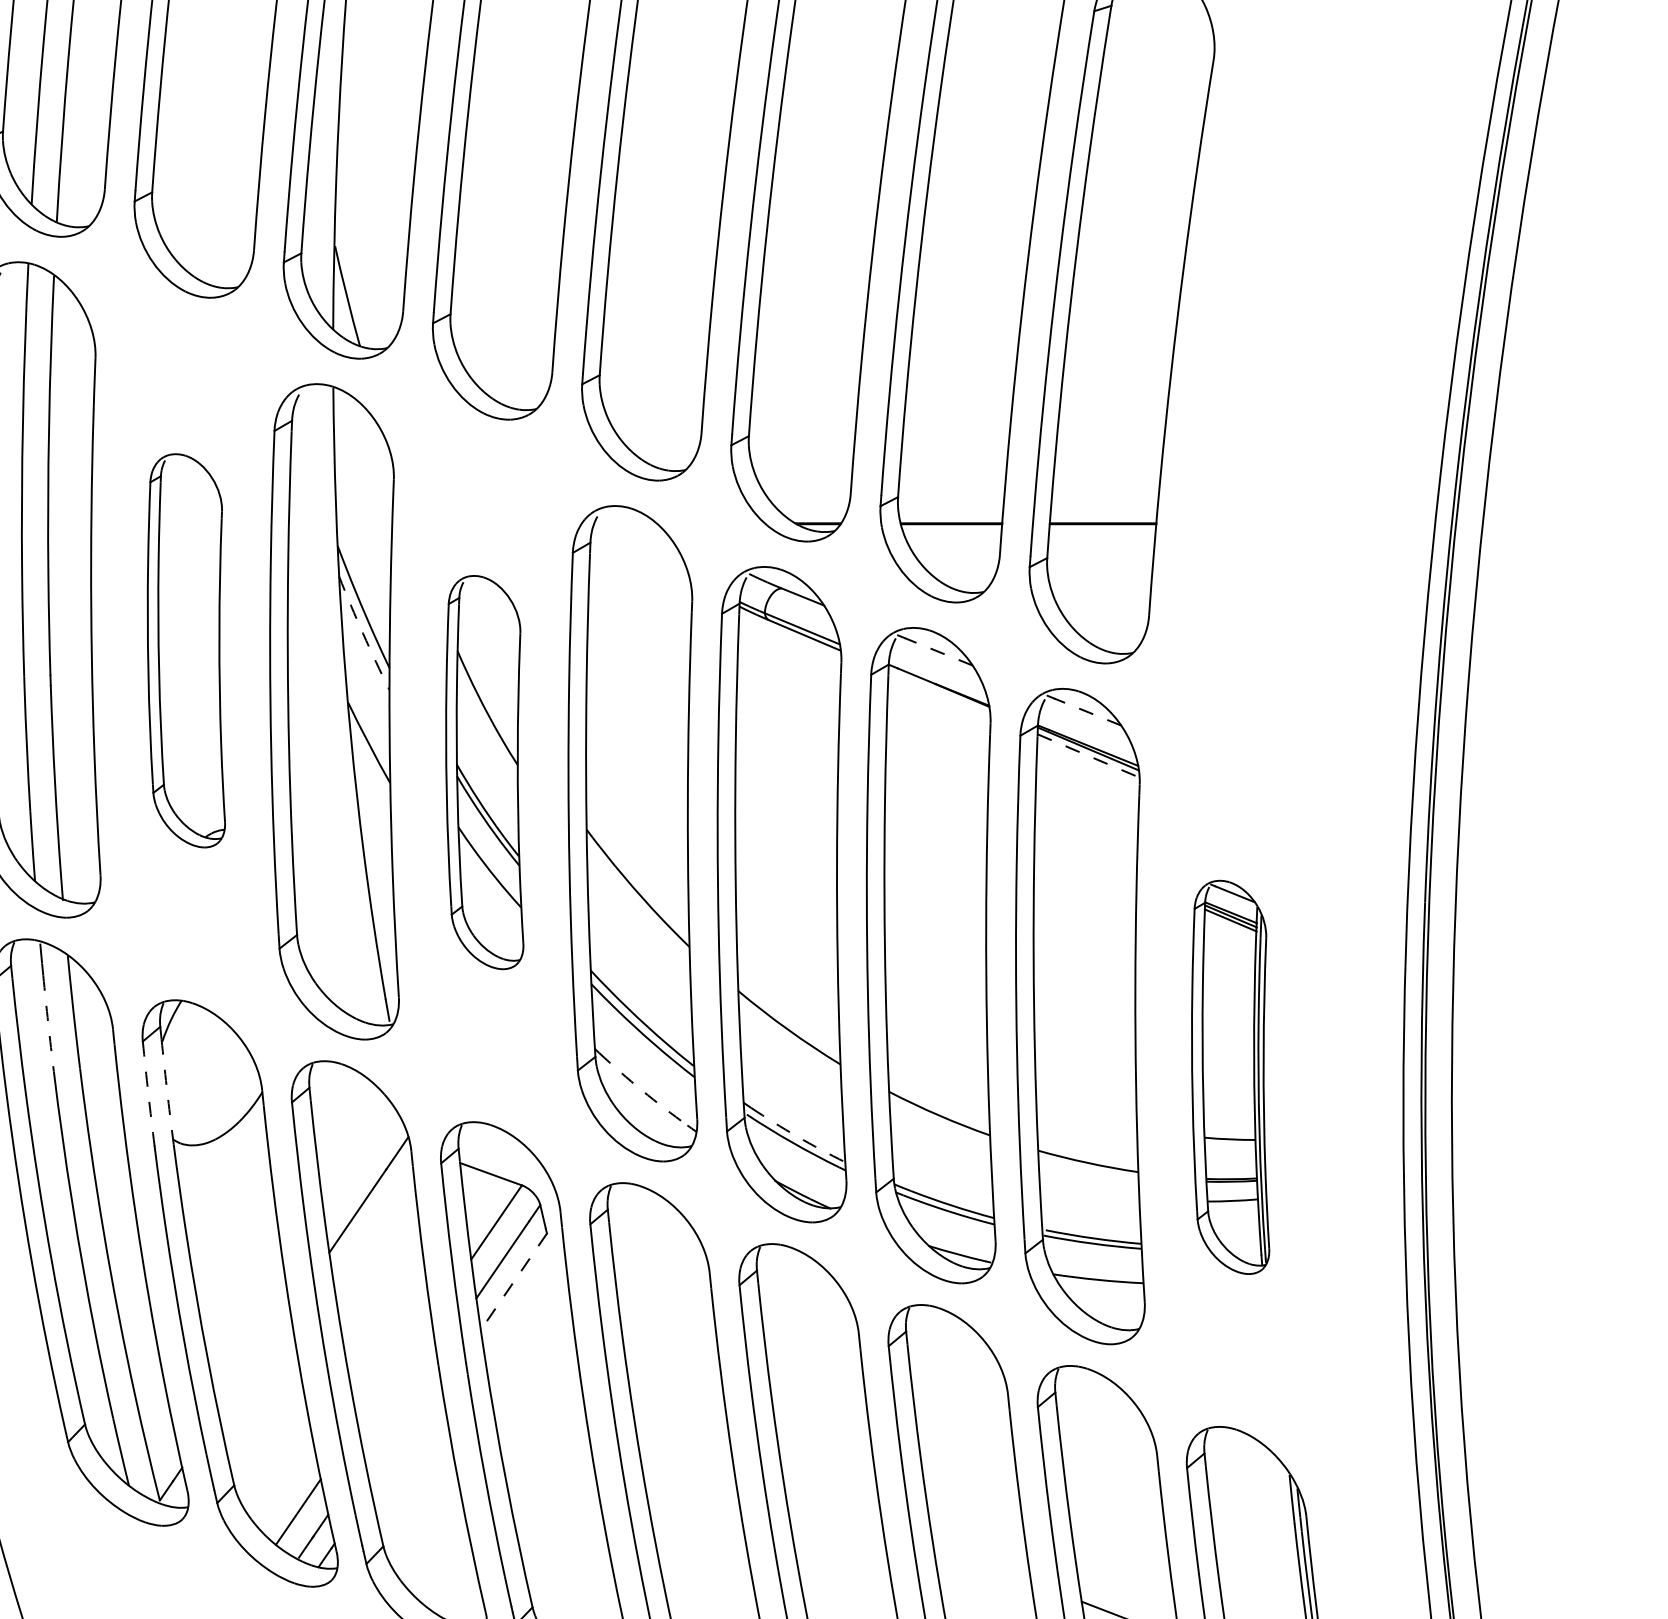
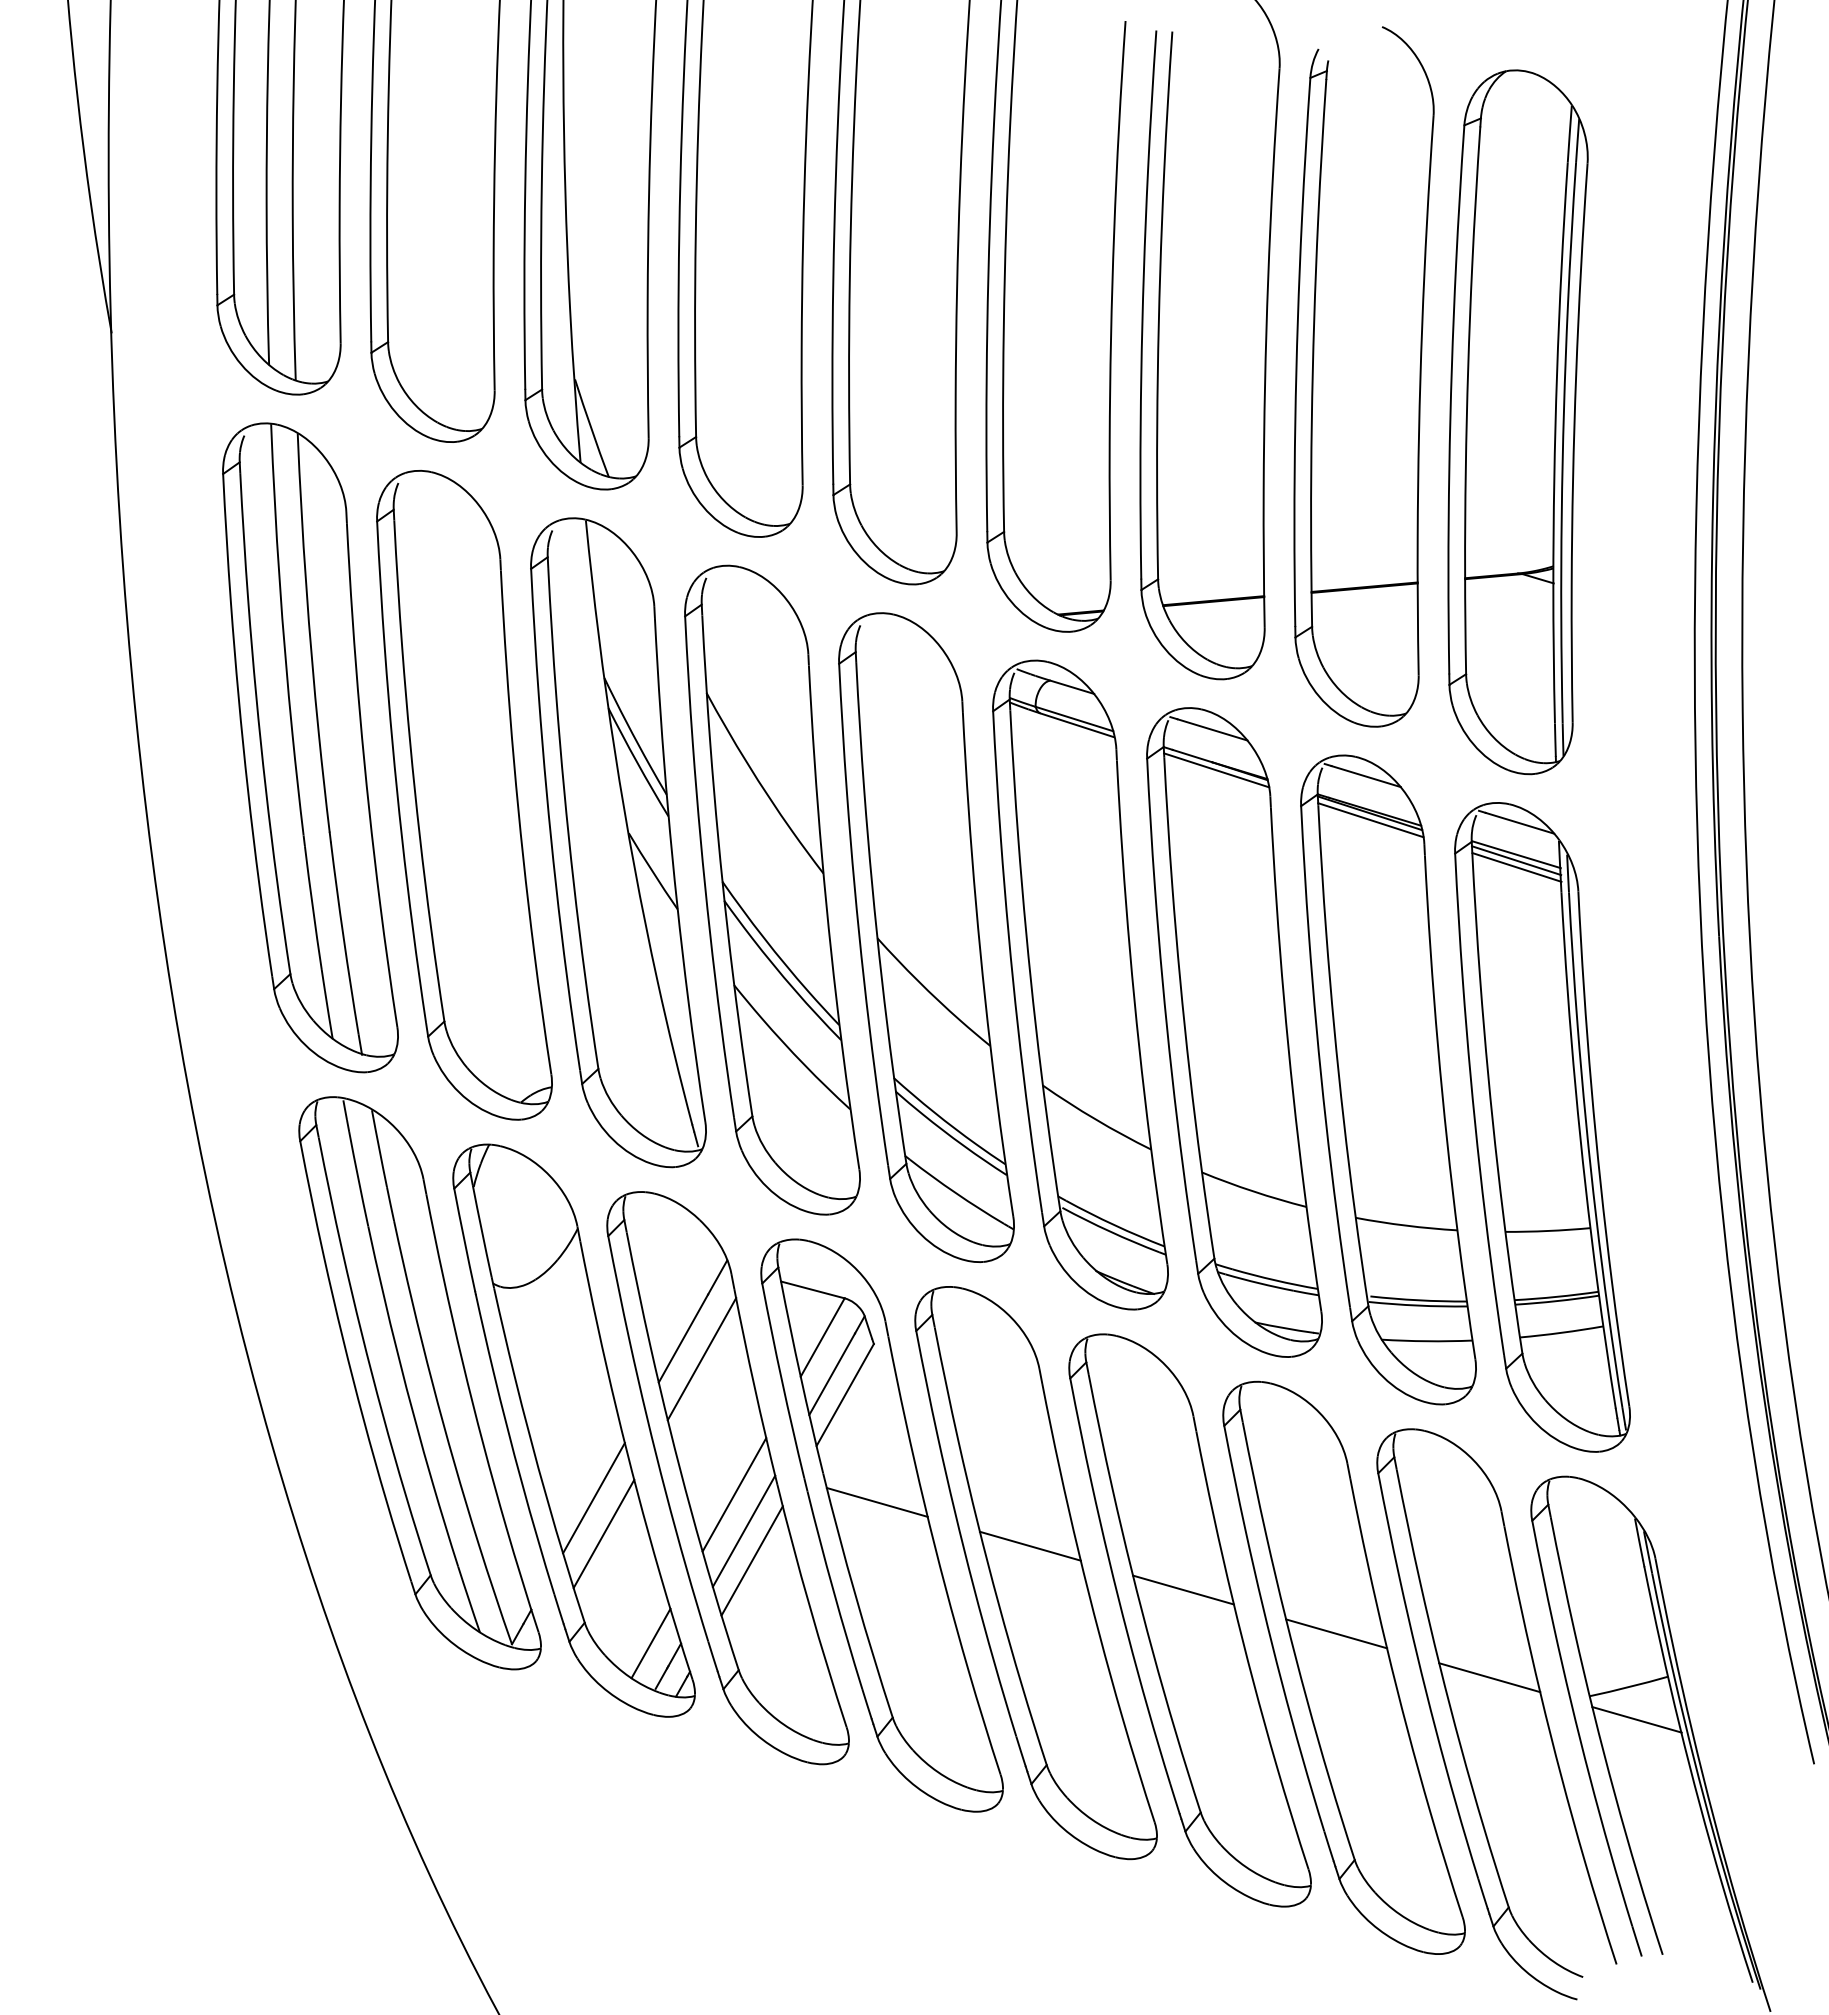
part: (1269, 372) -> (1517, 422), added
arc: (363, 633) -> (637, 762), dashed -> solid
part: (188, 650) -> (464, 795), size x1.67
line: (938, 651) -> (1212, 729), dashed -> solid
line: (939, 692) -> (1216, 770), added
line: (1087, 711) -> (1365, 776), dashed -> solid
line: (1089, 756) -> (1371, 820), dashed -> solid
part: (486, 771) -> (772, 889), size x1.67
arc: (48, 1023) -> (358, 1179), dashed -> solid
part: (1232, 1077) -> (1542, 1127), size x1.67
arc: (166, 1086) -> (481, 1231), dashed -> solid
arc: (642, 1090) -> (956, 1193), dashed -> solid
arc: (148, 1093) -> (464, 1240), dashed -> solid
arc: (797, 1136) -> (1114, 1225), dashed -> solid
line: (373, 1233) -> (701, 1359), added
line: (514, 1282) -> (845, 1395), dashed -> solid
line: (254, 1362) -> (593, 1498), added
line: (394, 1370) -> (734, 1494), added
line: (535, 1391) -> (876, 1502), added
line: (260, 1398) -> (603, 1533), added
line: (400, 1407) -> (743, 1530), added
line: (405, 1438) -> (751, 1560), added
line: (684, 1448) -> (1029, 1545), added
line: (833, 1505) -> (1183, 1589), added
line: (982, 1562) -> (1336, 1633), added

